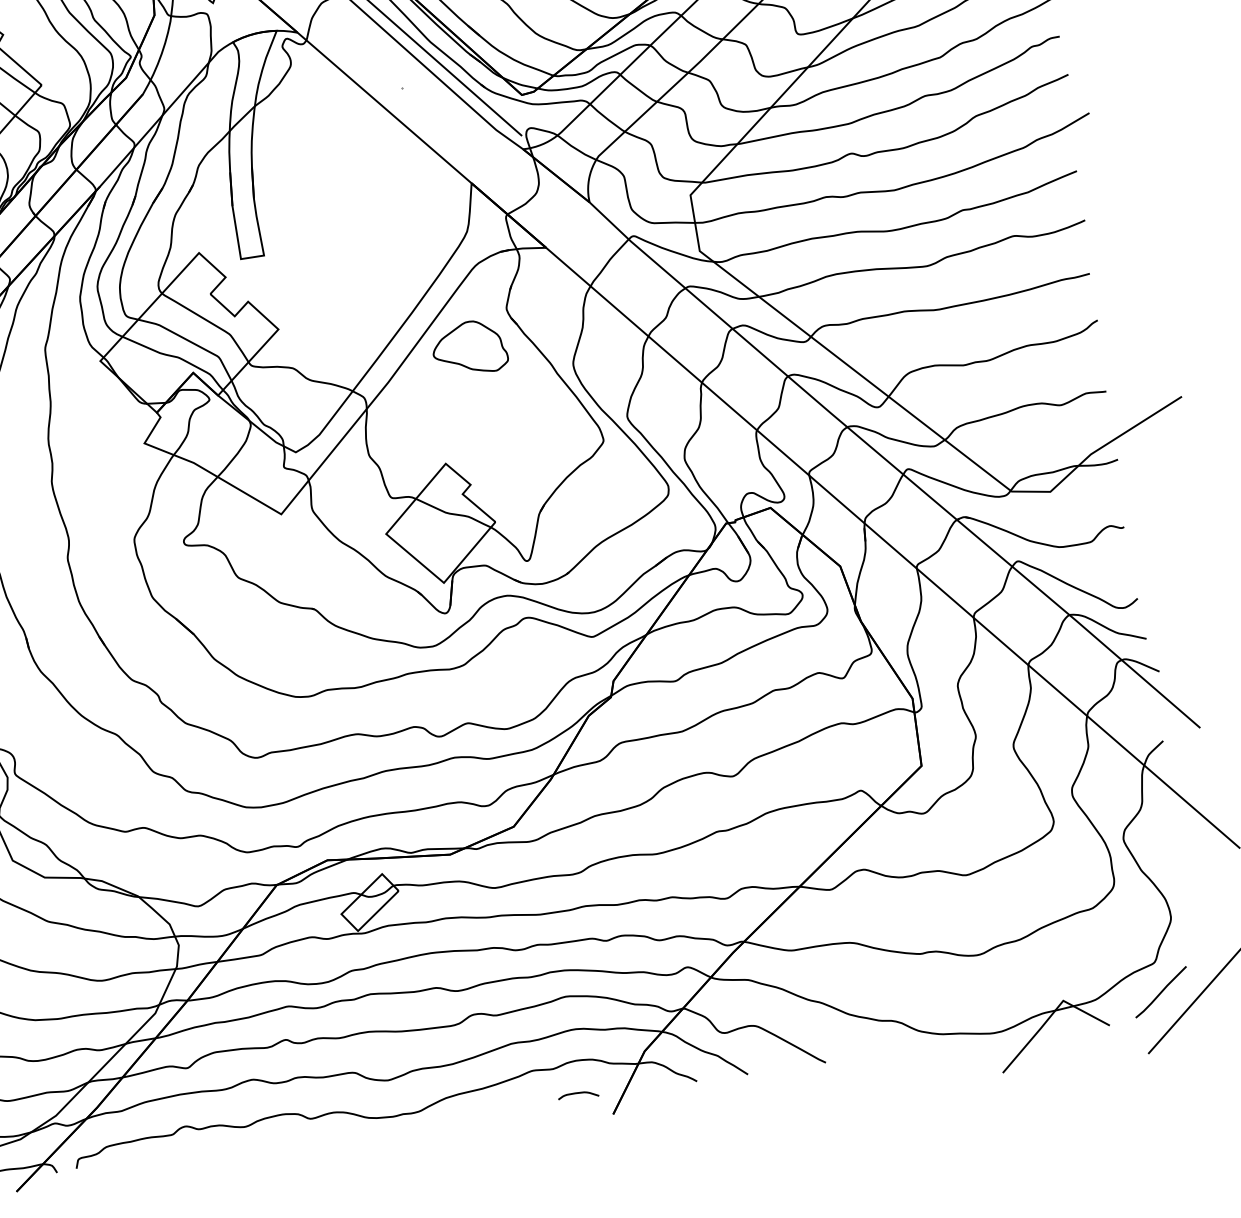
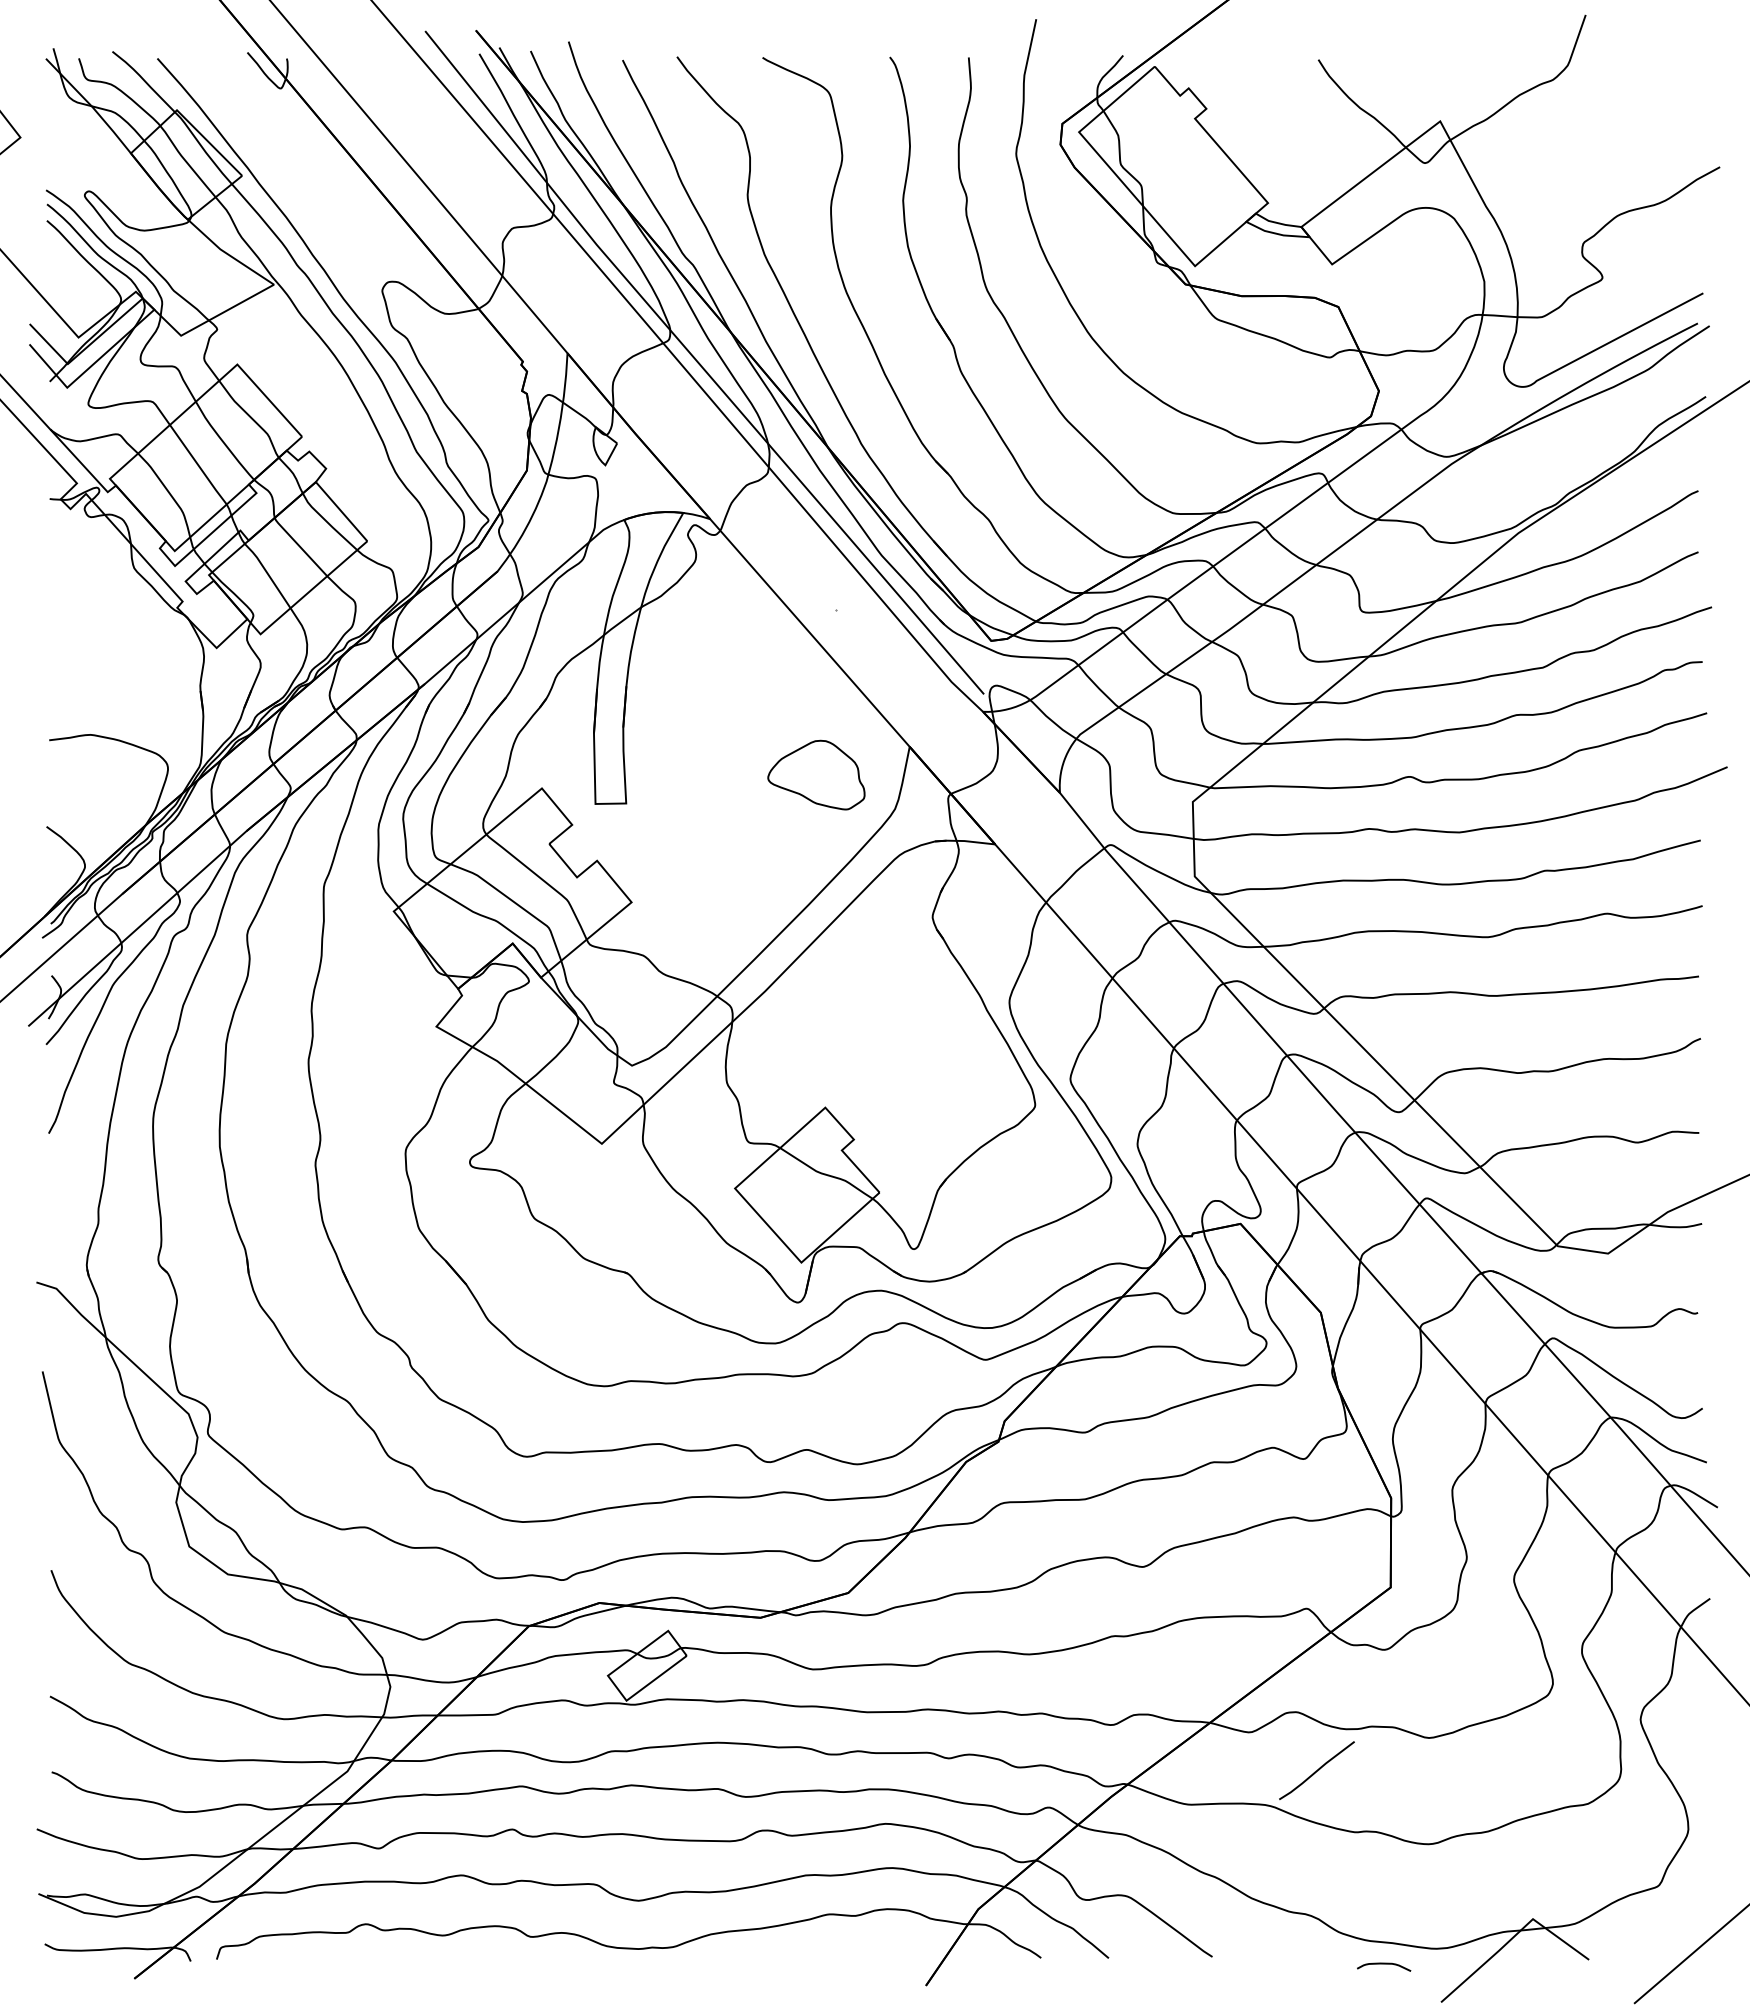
part: (469, 347) -> (816, 774), moved
line: (1160, 992) -> (1316, 1770), moved
curve: (578, 1093) -> (1384, 1964), moved

